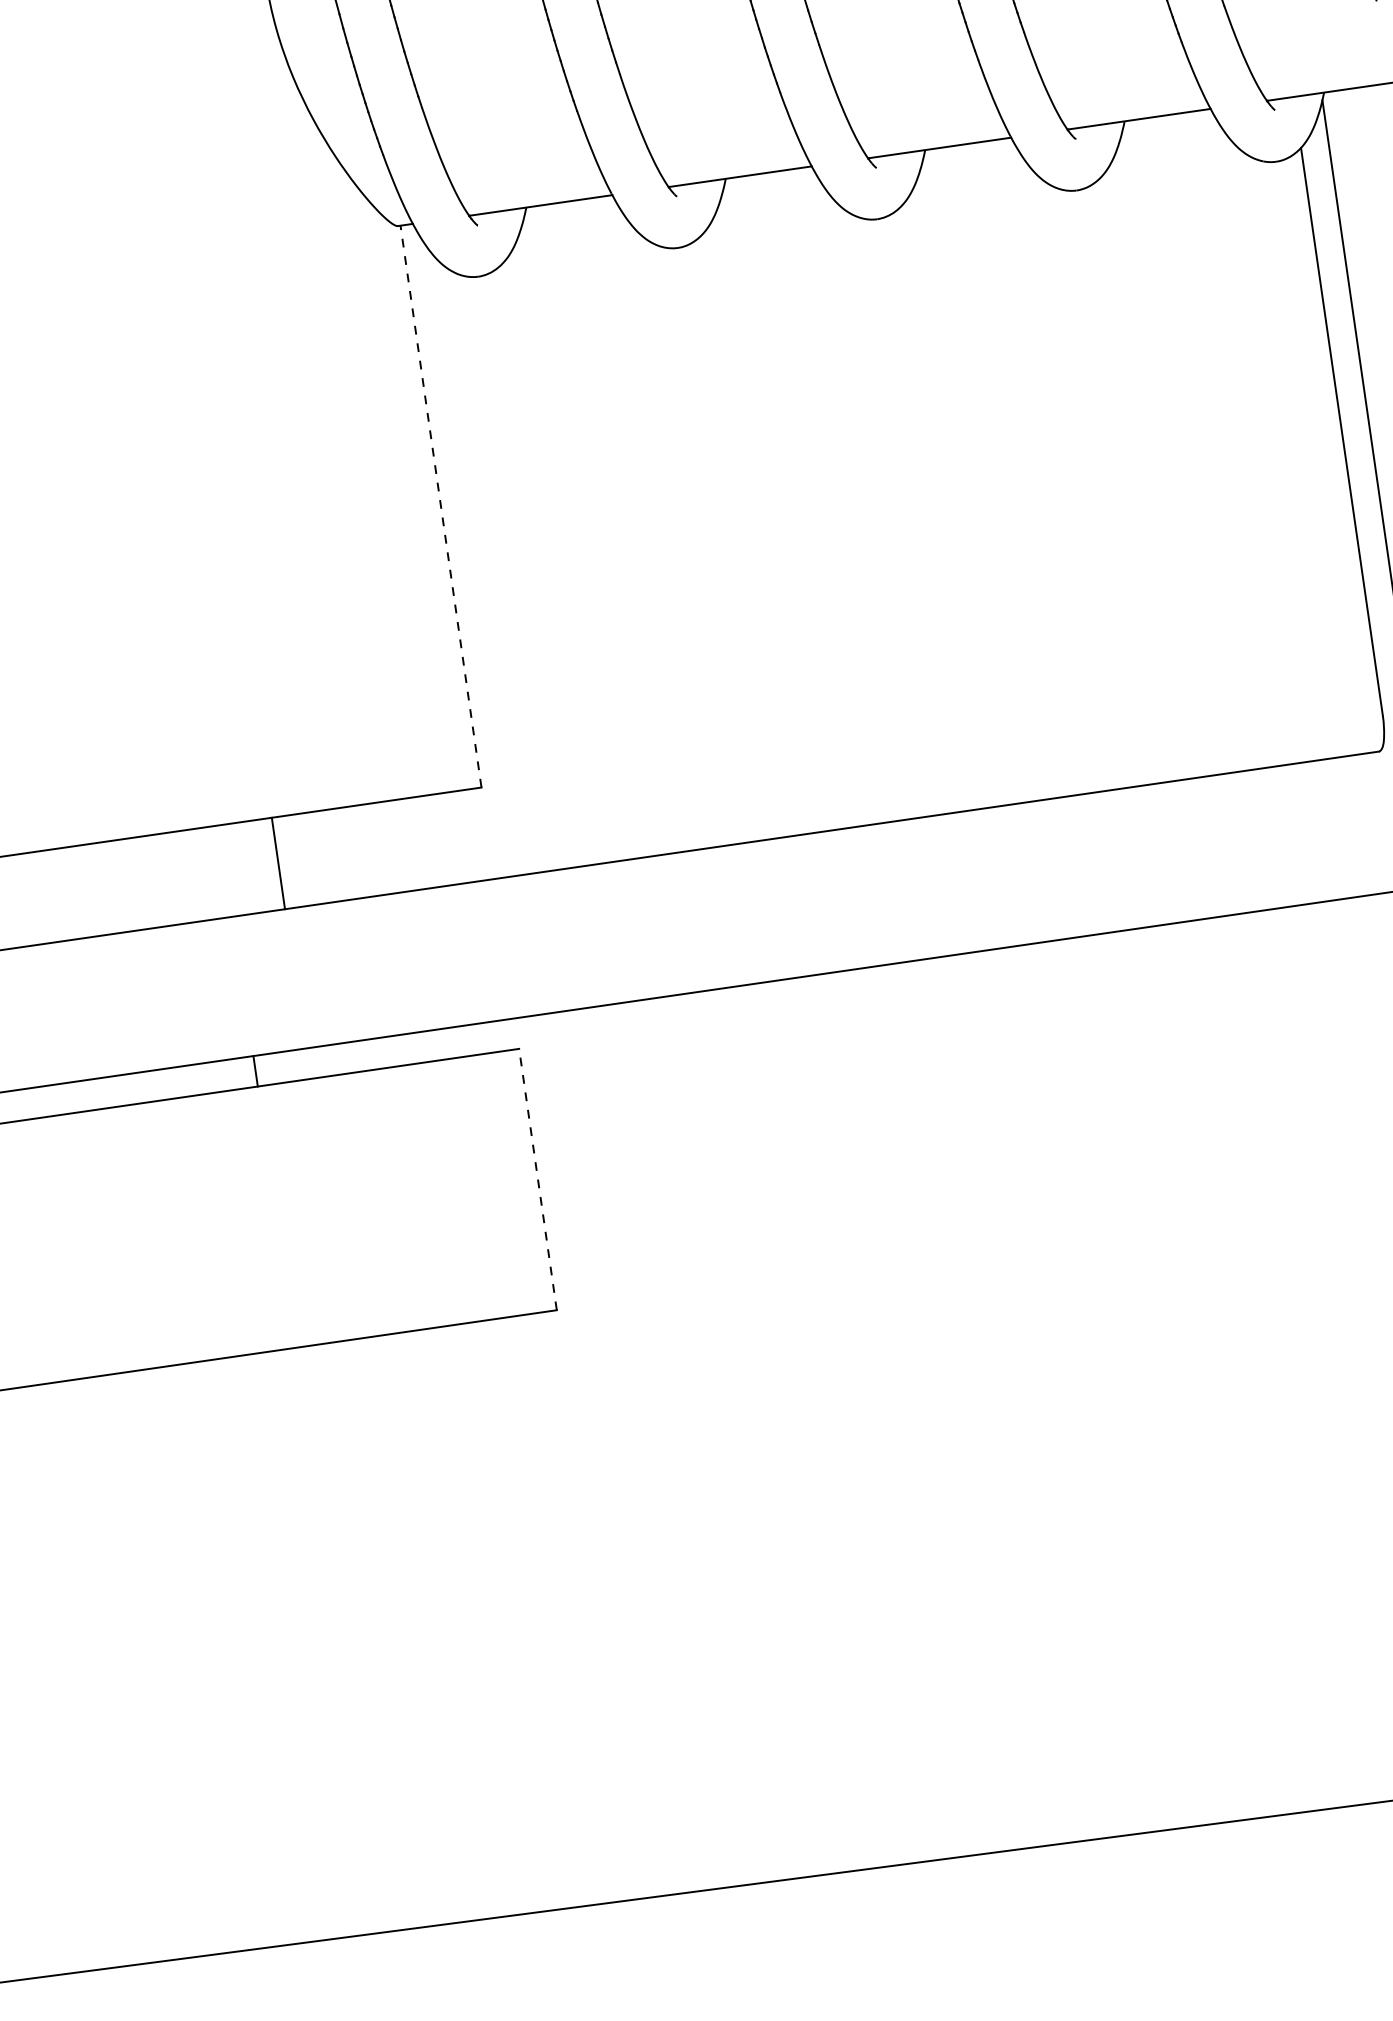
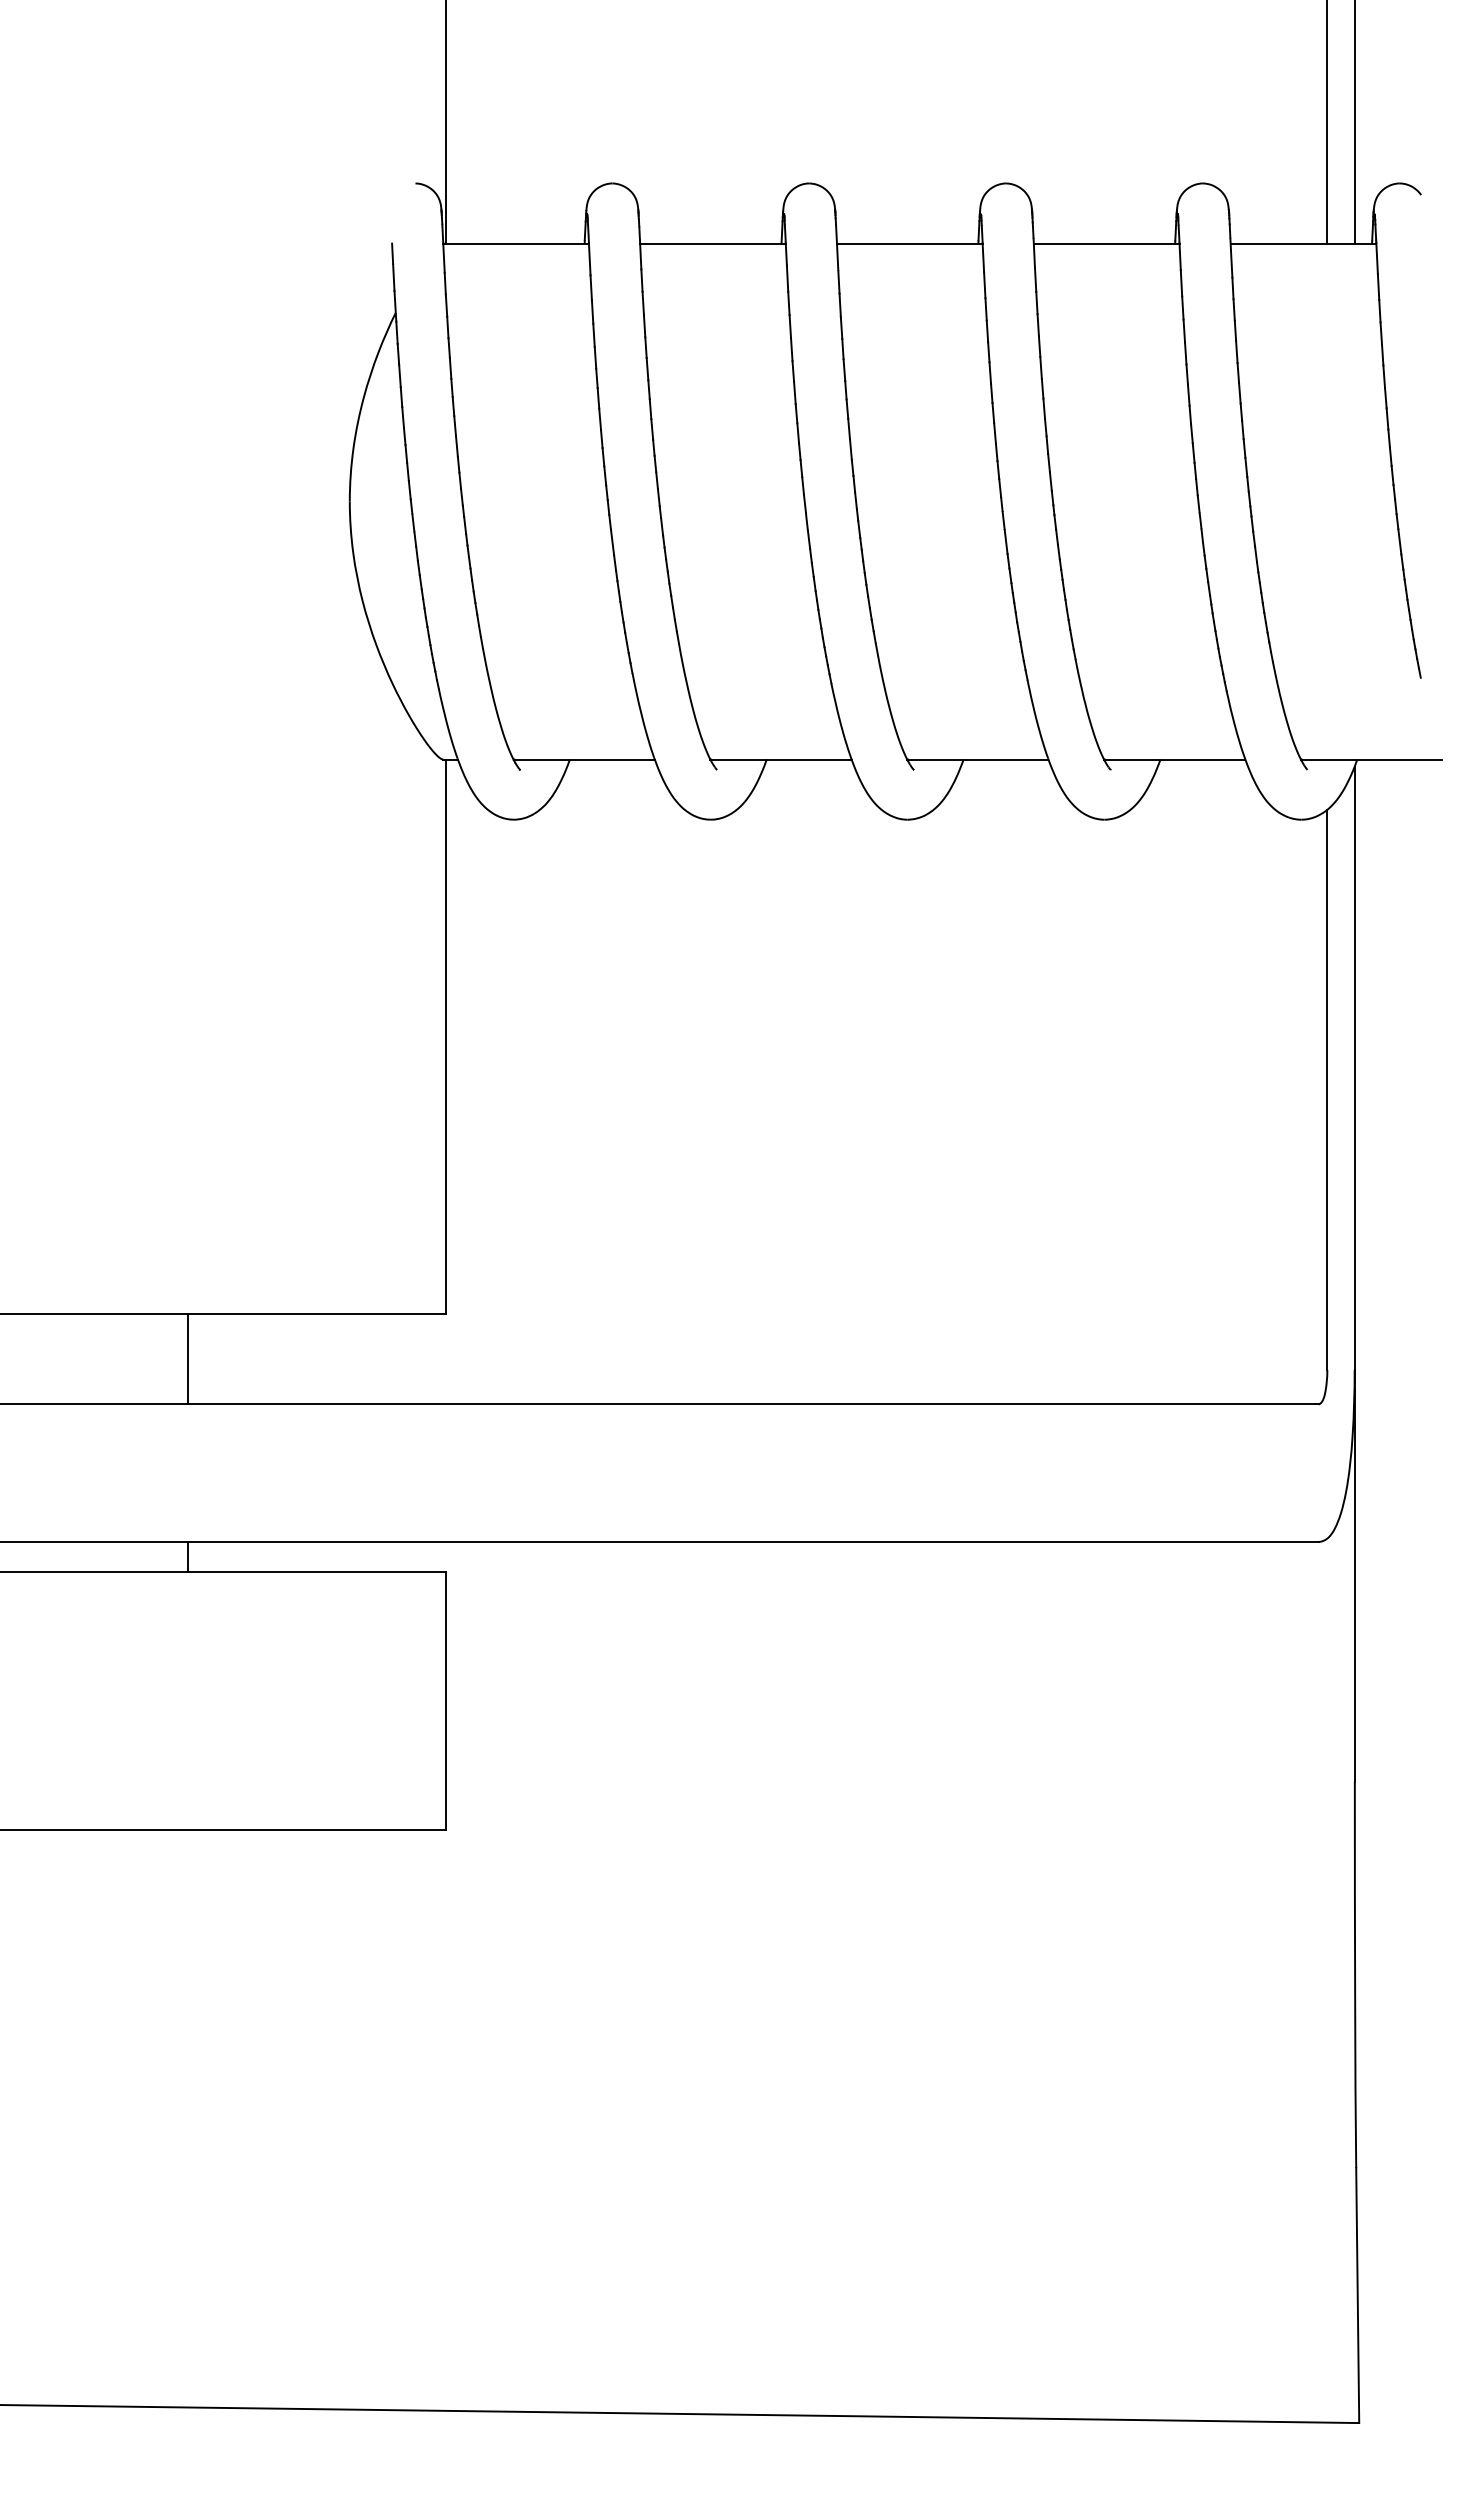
line: (440, 506) -> (445, 1036), dashed -> solid
line: (278, 863) -> (187, 1359), moved
line: (537, 1180) -> (445, 1701), dashed -> solid

